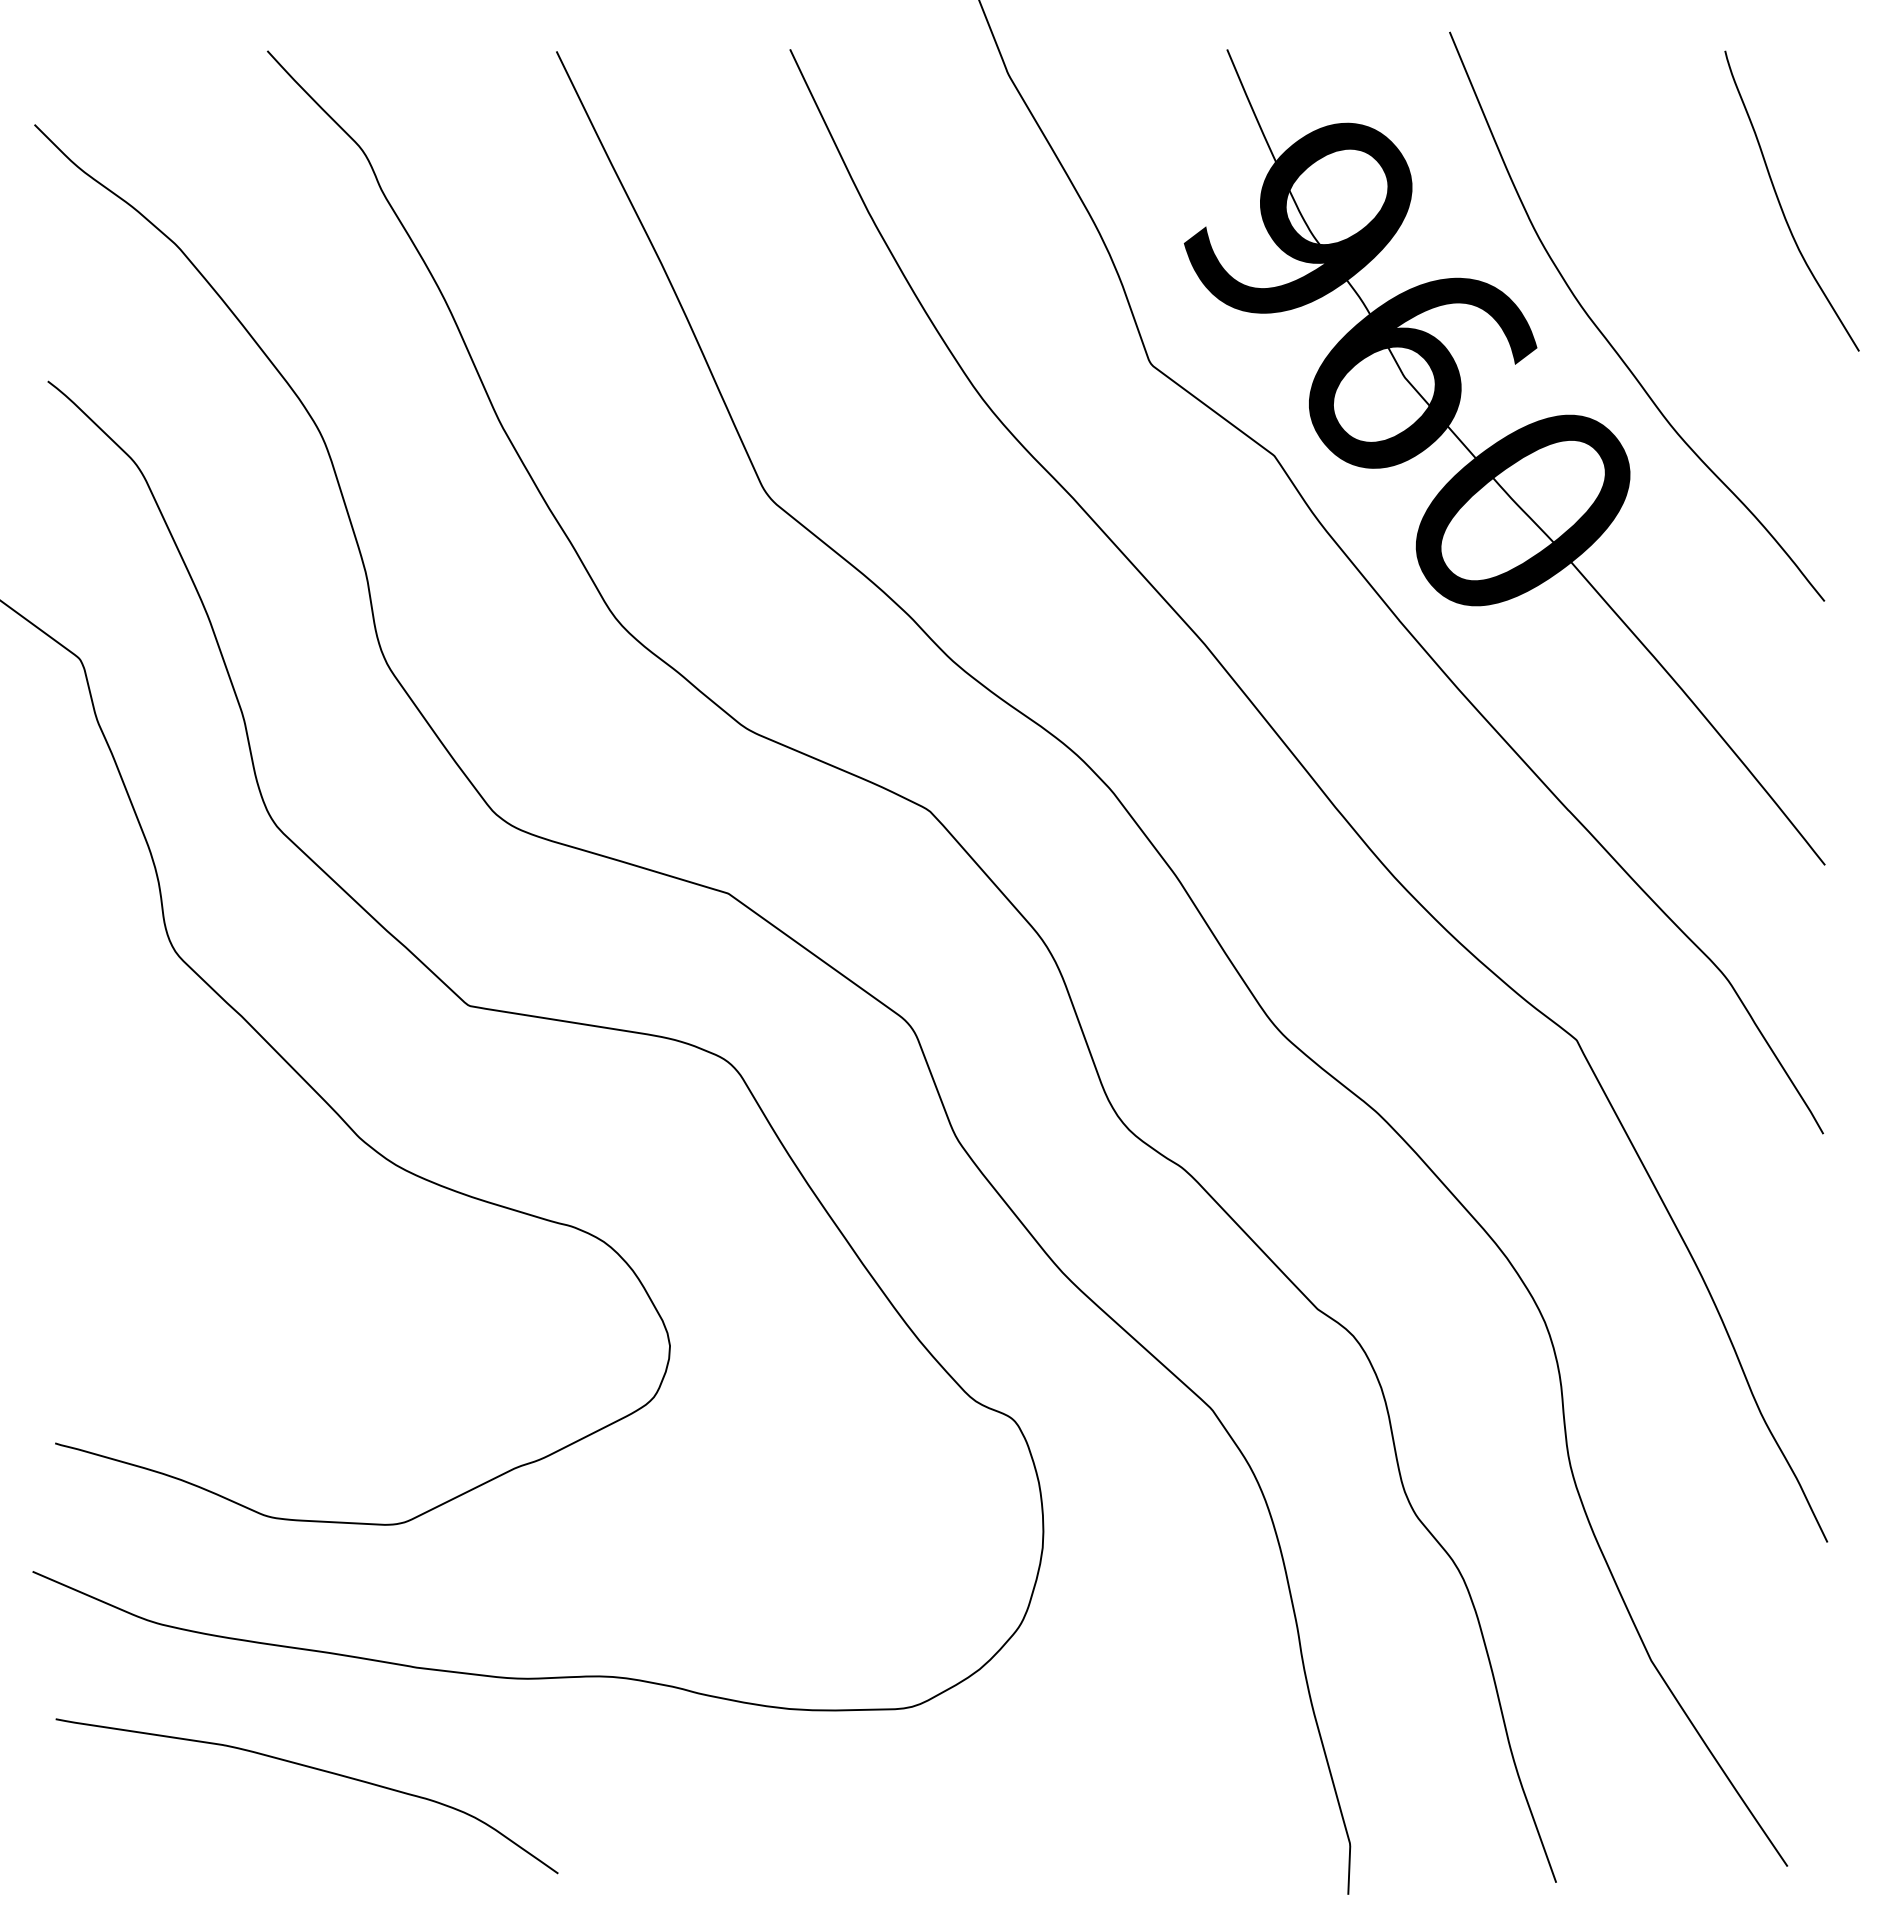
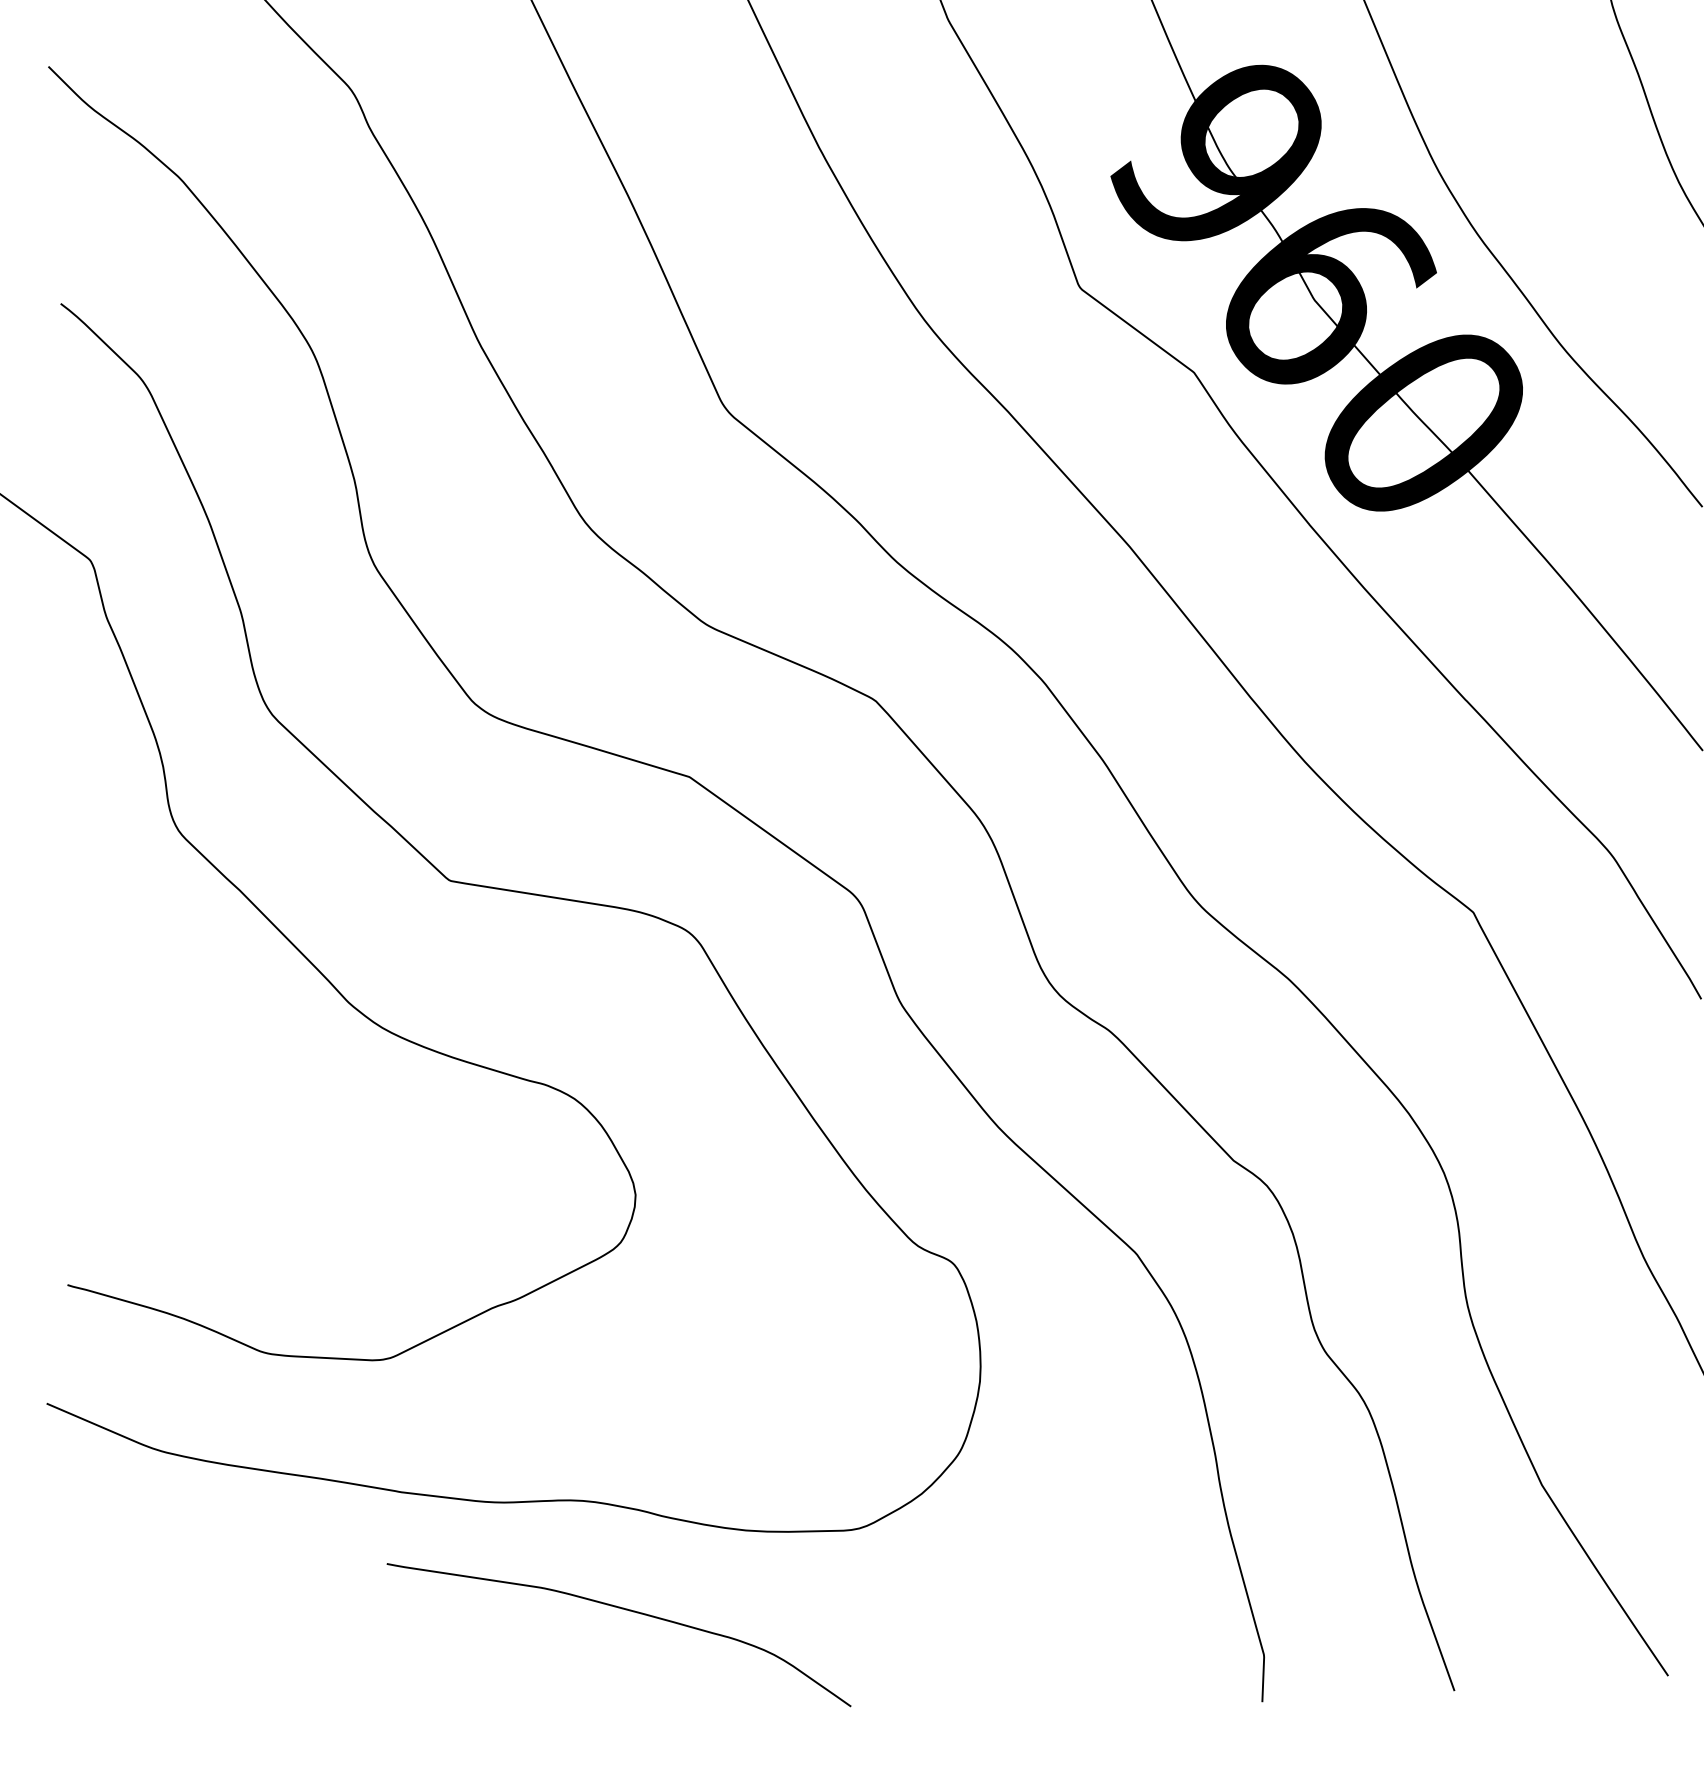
curve: (314, 1769) -> (625, 1610), moved

